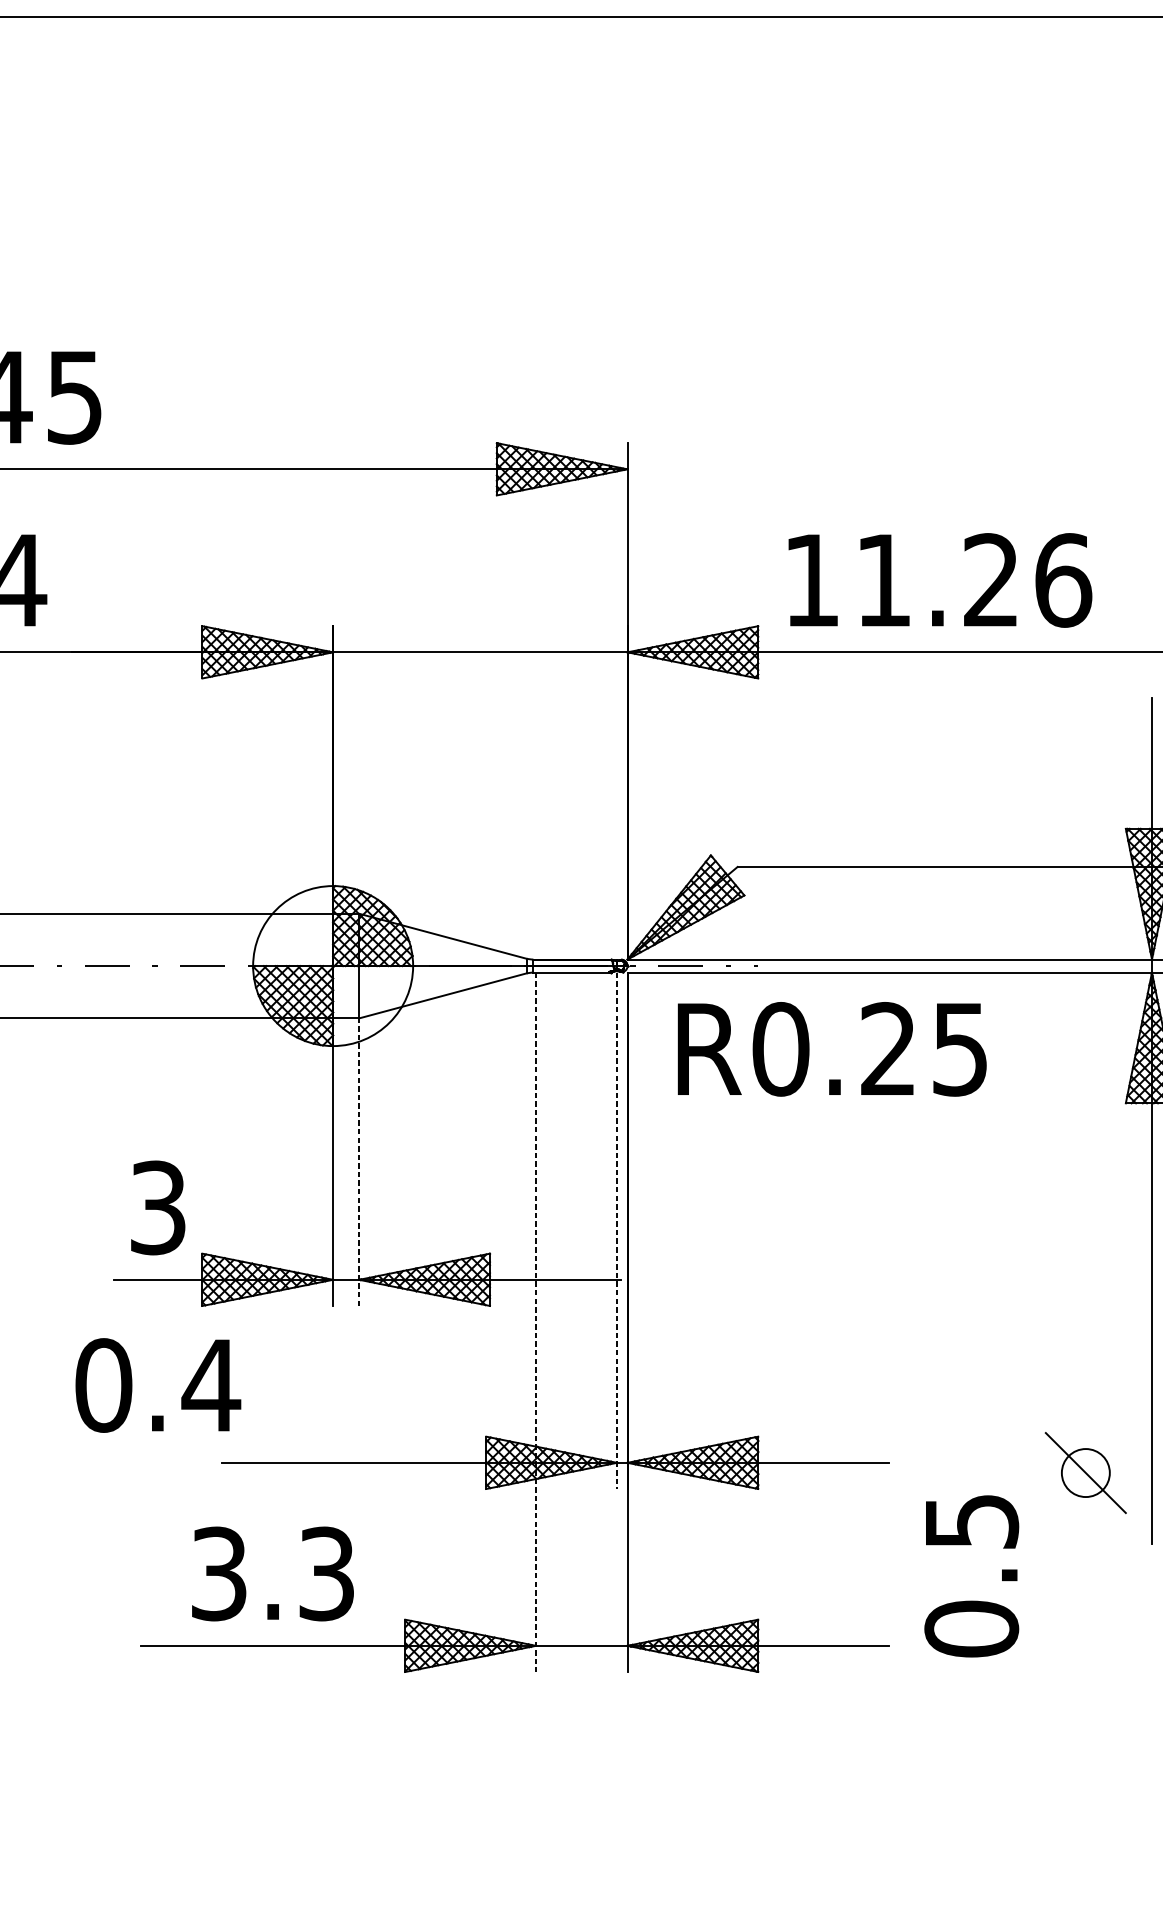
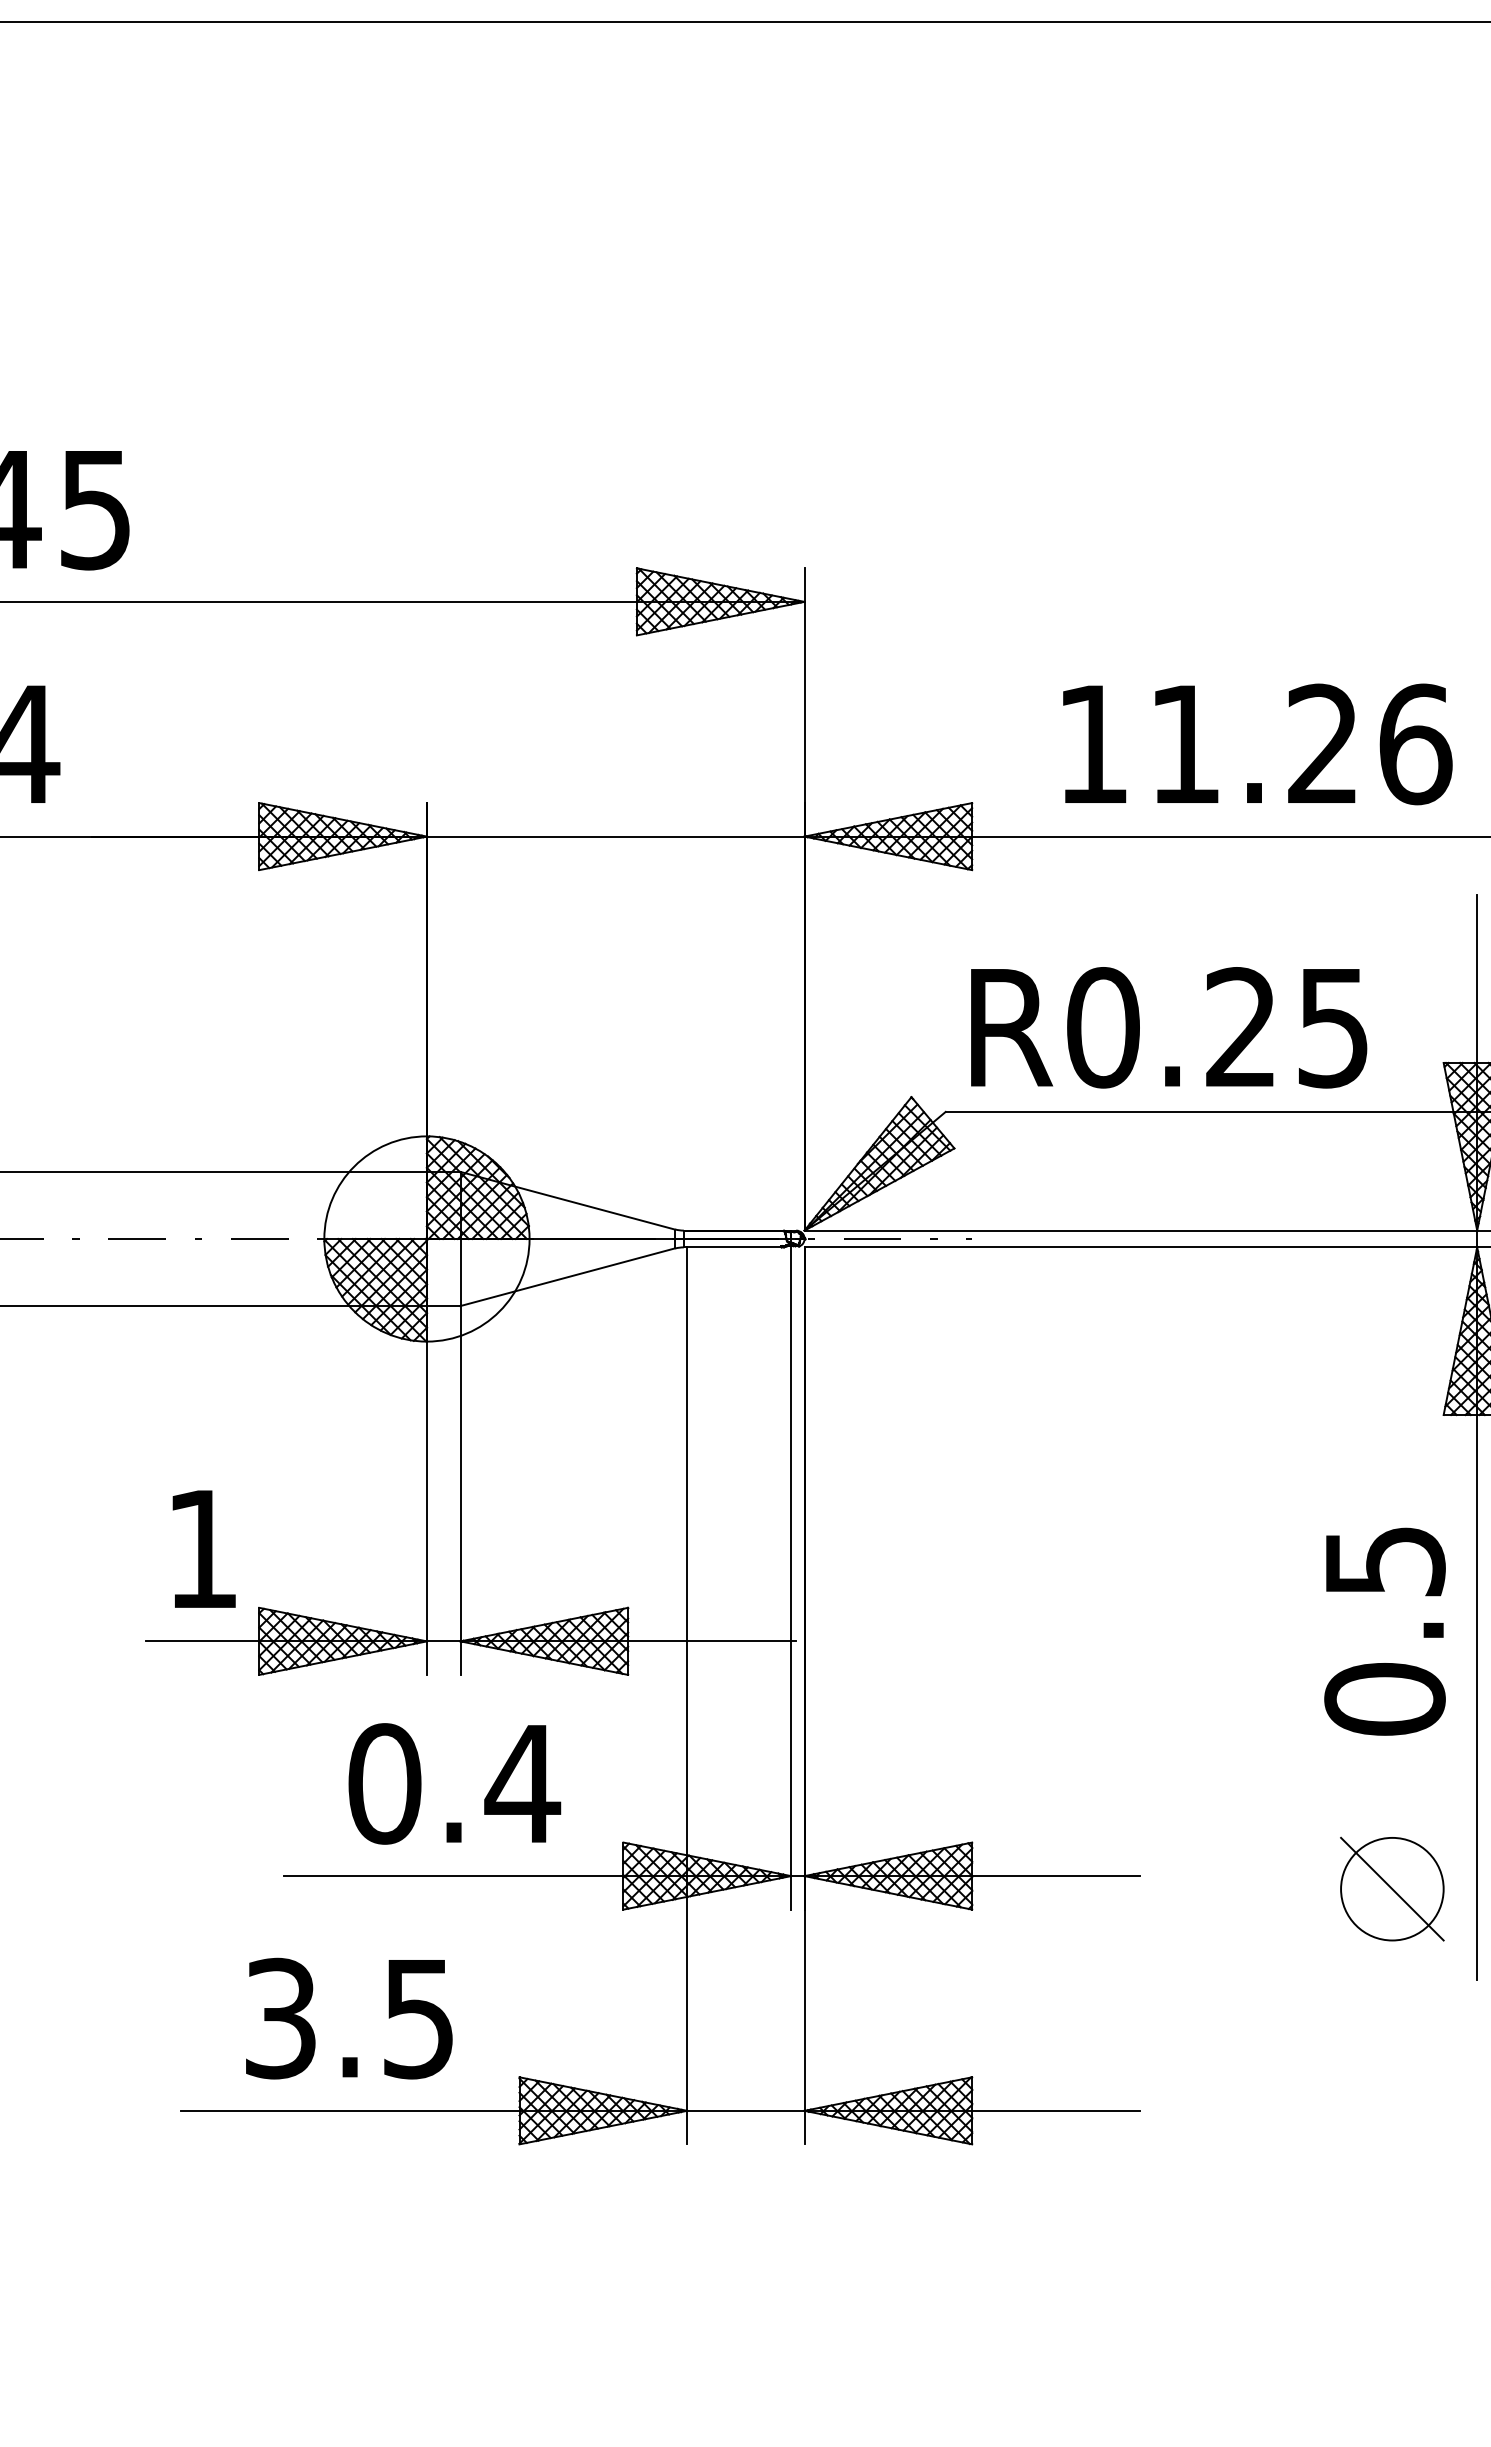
text: (940, 580) -> (1257, 744), moved
text: (832, 1049) -> (1169, 1027), moved
line: (359, 1161) -> (460, 1489), dashed -> solid
text: (158, 1208) -> (202, 1549), 3 -> 1
line: (617, 1231) -> (791, 1579), dashed -> solid
line: (536, 1322) -> (687, 1696), dashed -> solid
text: (158, 1385) -> (454, 1783), moved
circle: (1085, 1472) -> (1392, 1888), size x1.67
text: (326, 1573) -> (418, 2018), 3.3 -> 3.5
text: (971, 1576) -> (1384, 1631), moved

